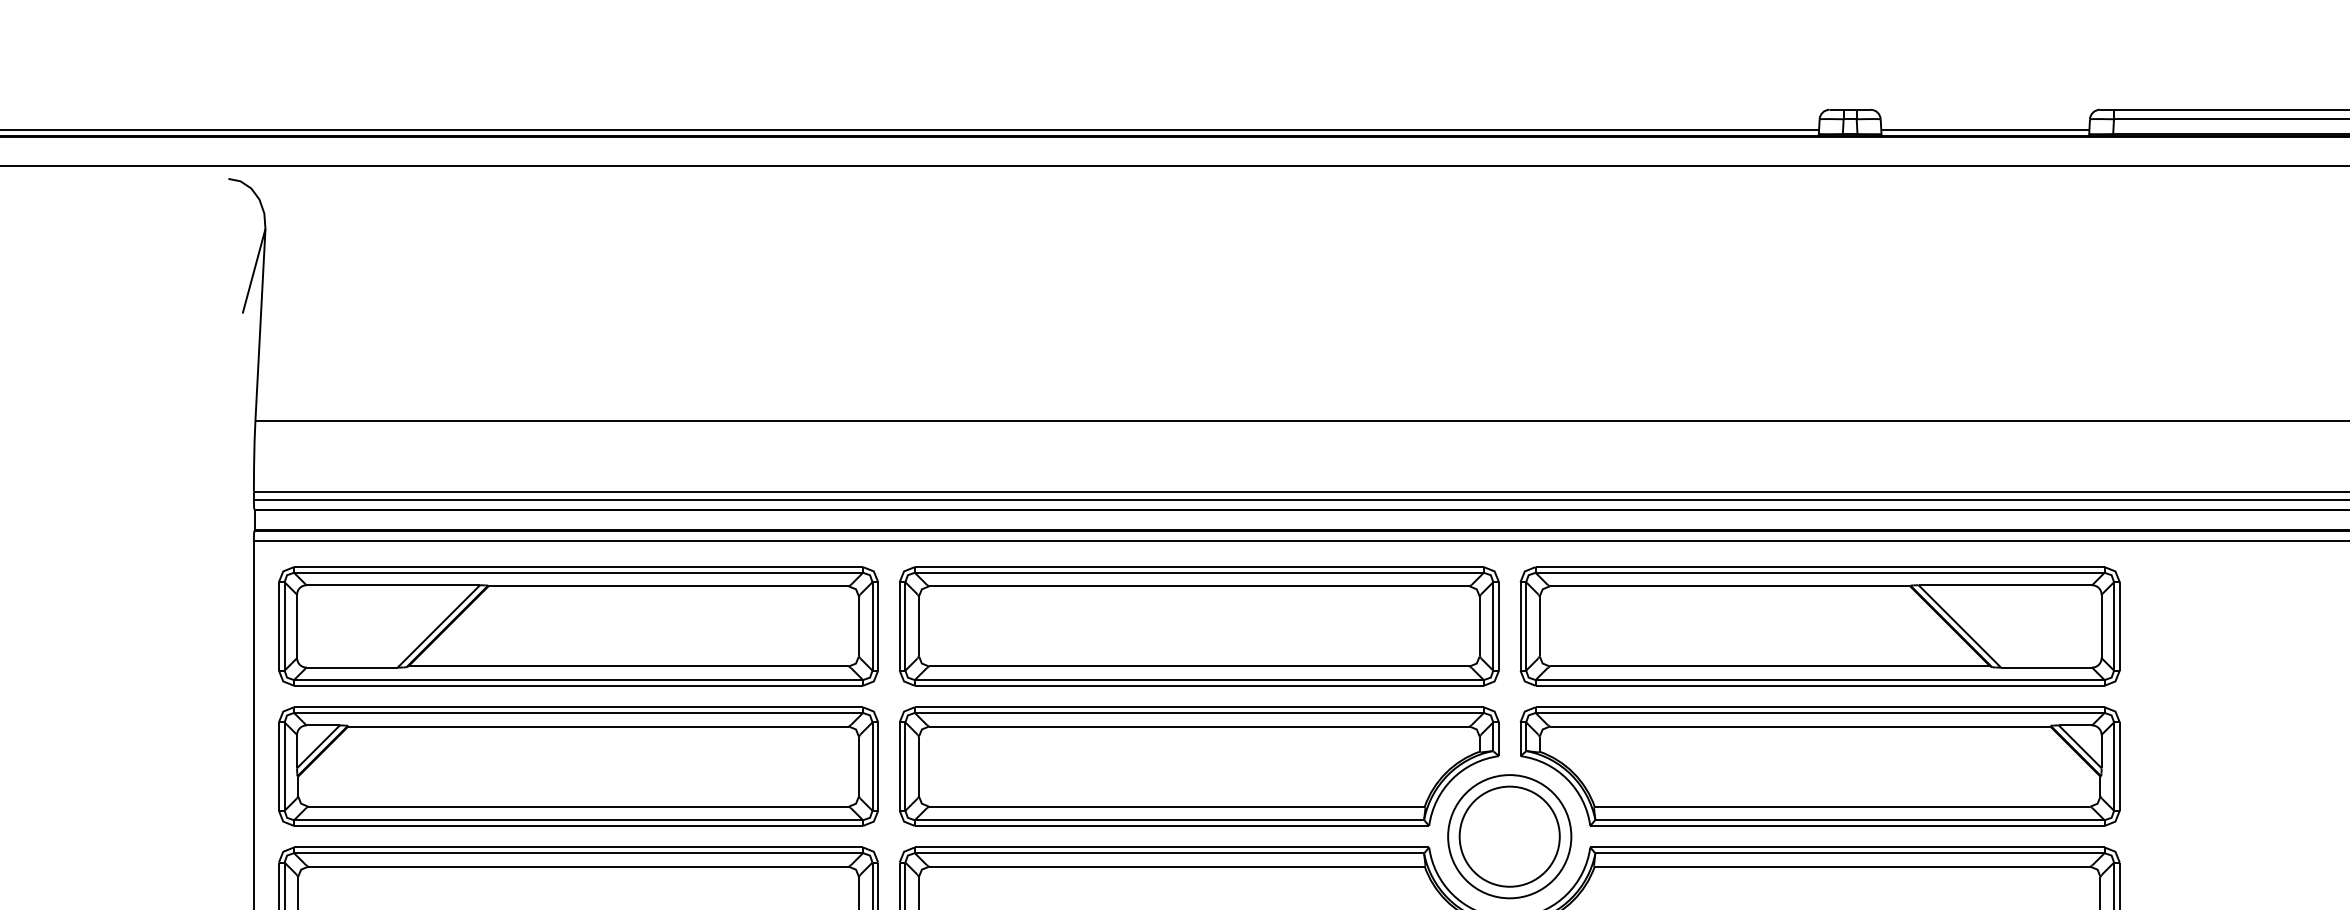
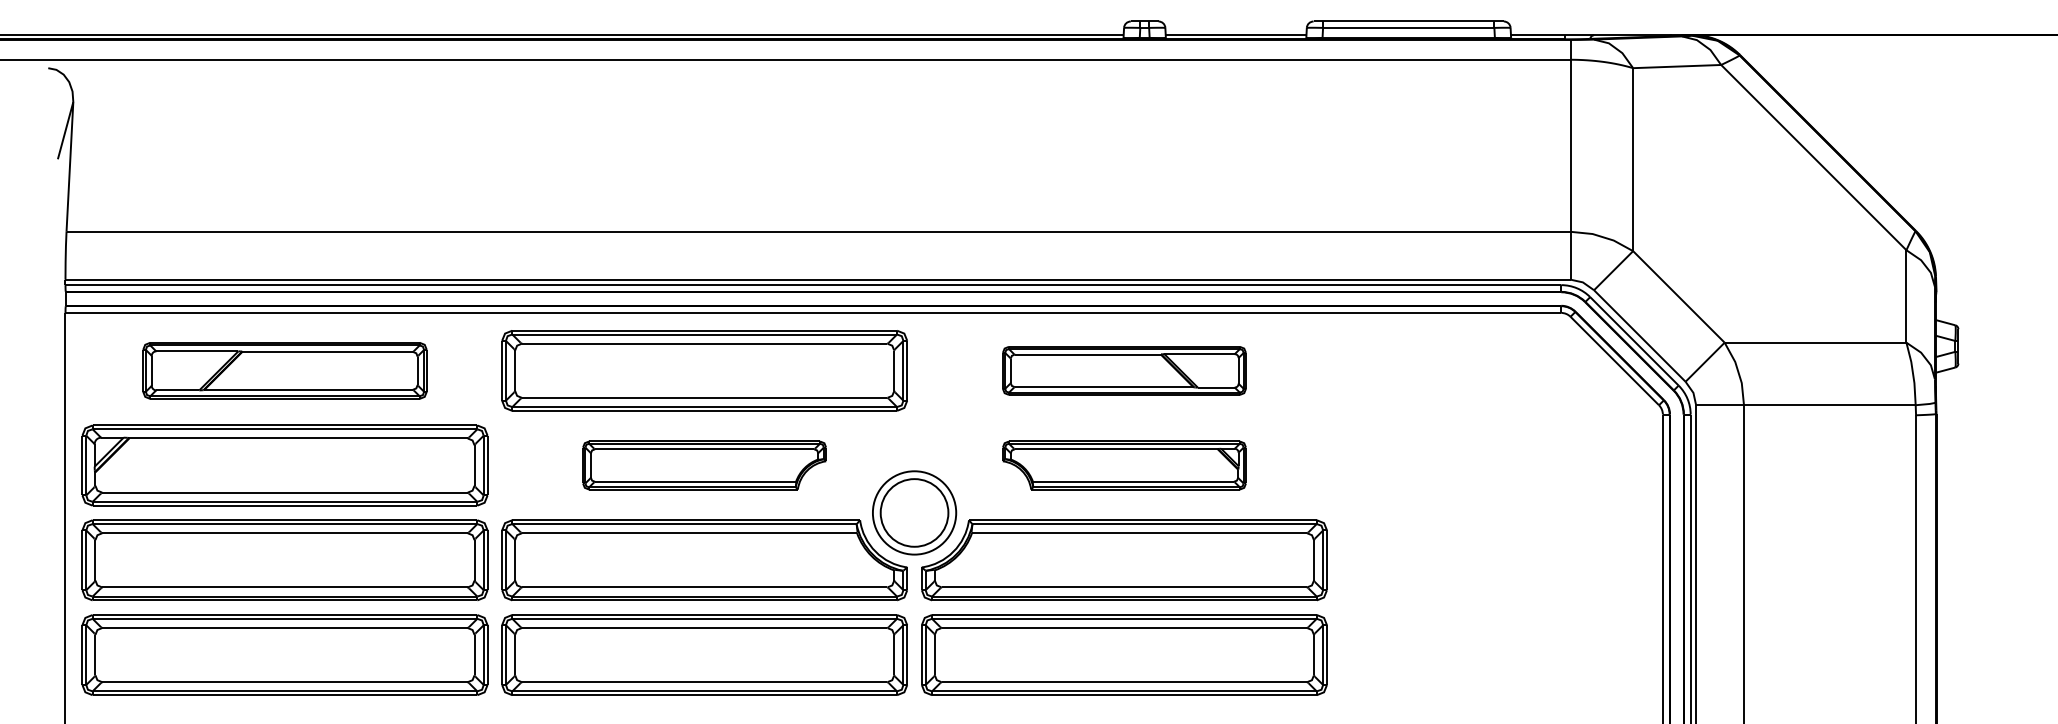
part: (577, 625) -> (284, 370), size x0.7
part: (1820, 625) -> (1124, 370), size x0.6
part: (1199, 766) -> (704, 465), size x0.6
part: (1820, 766) -> (1124, 465), size x0.6

